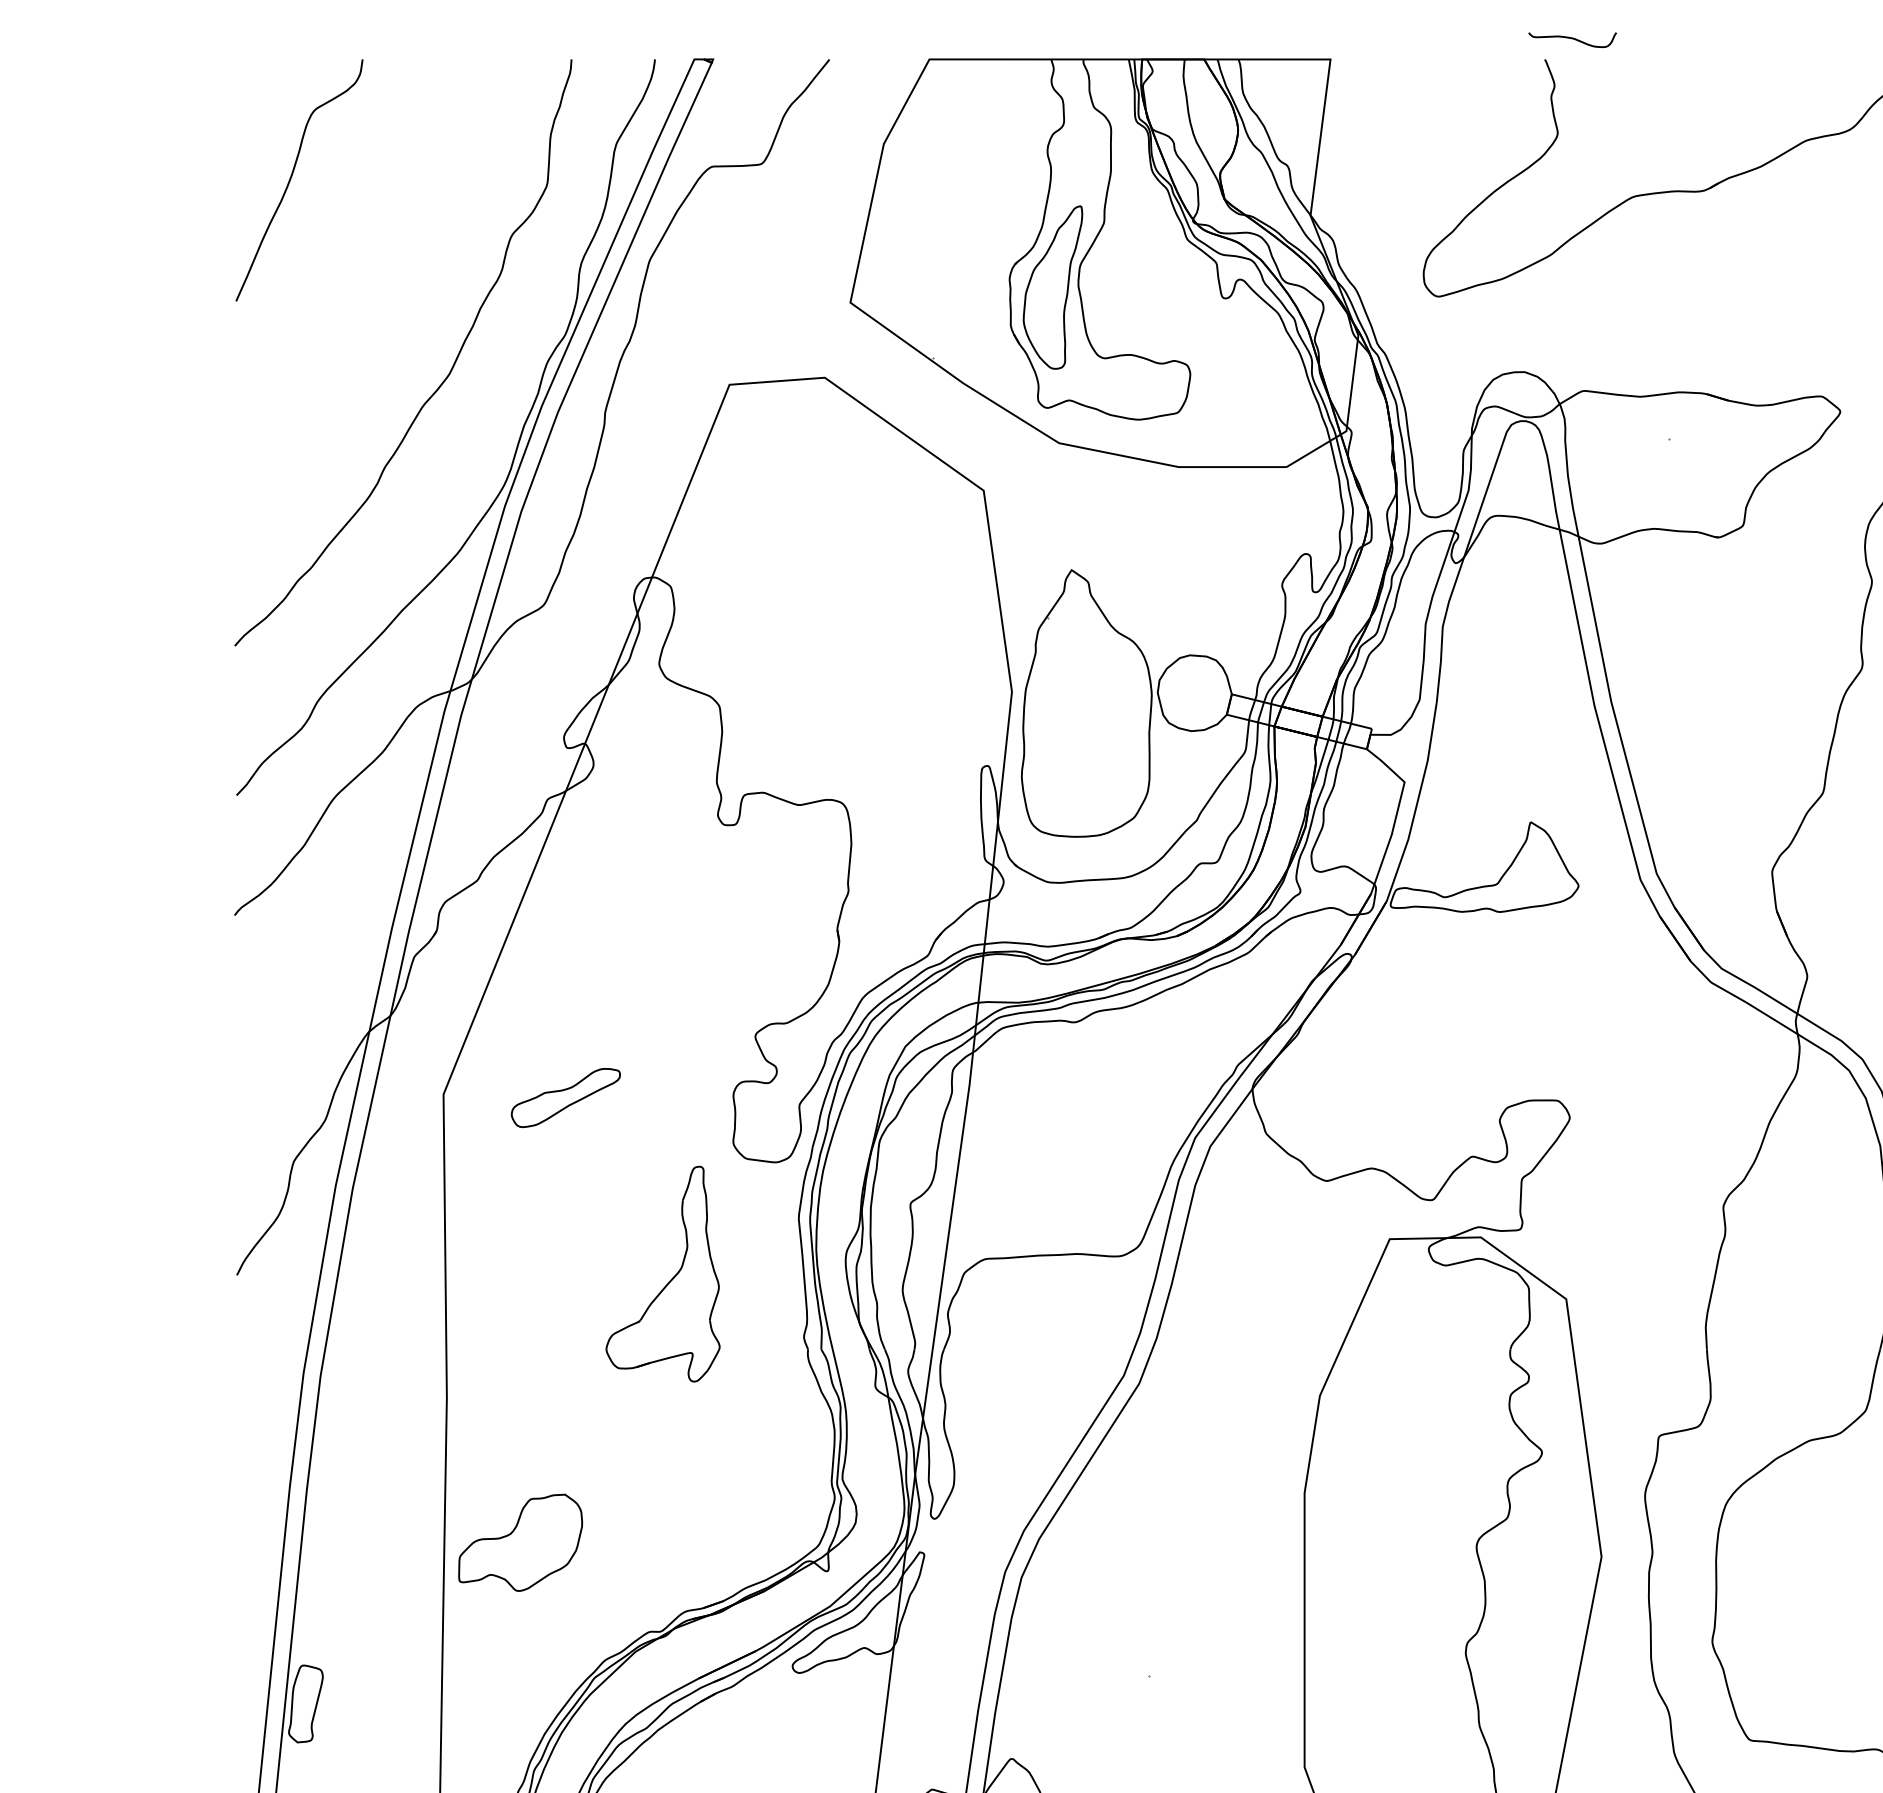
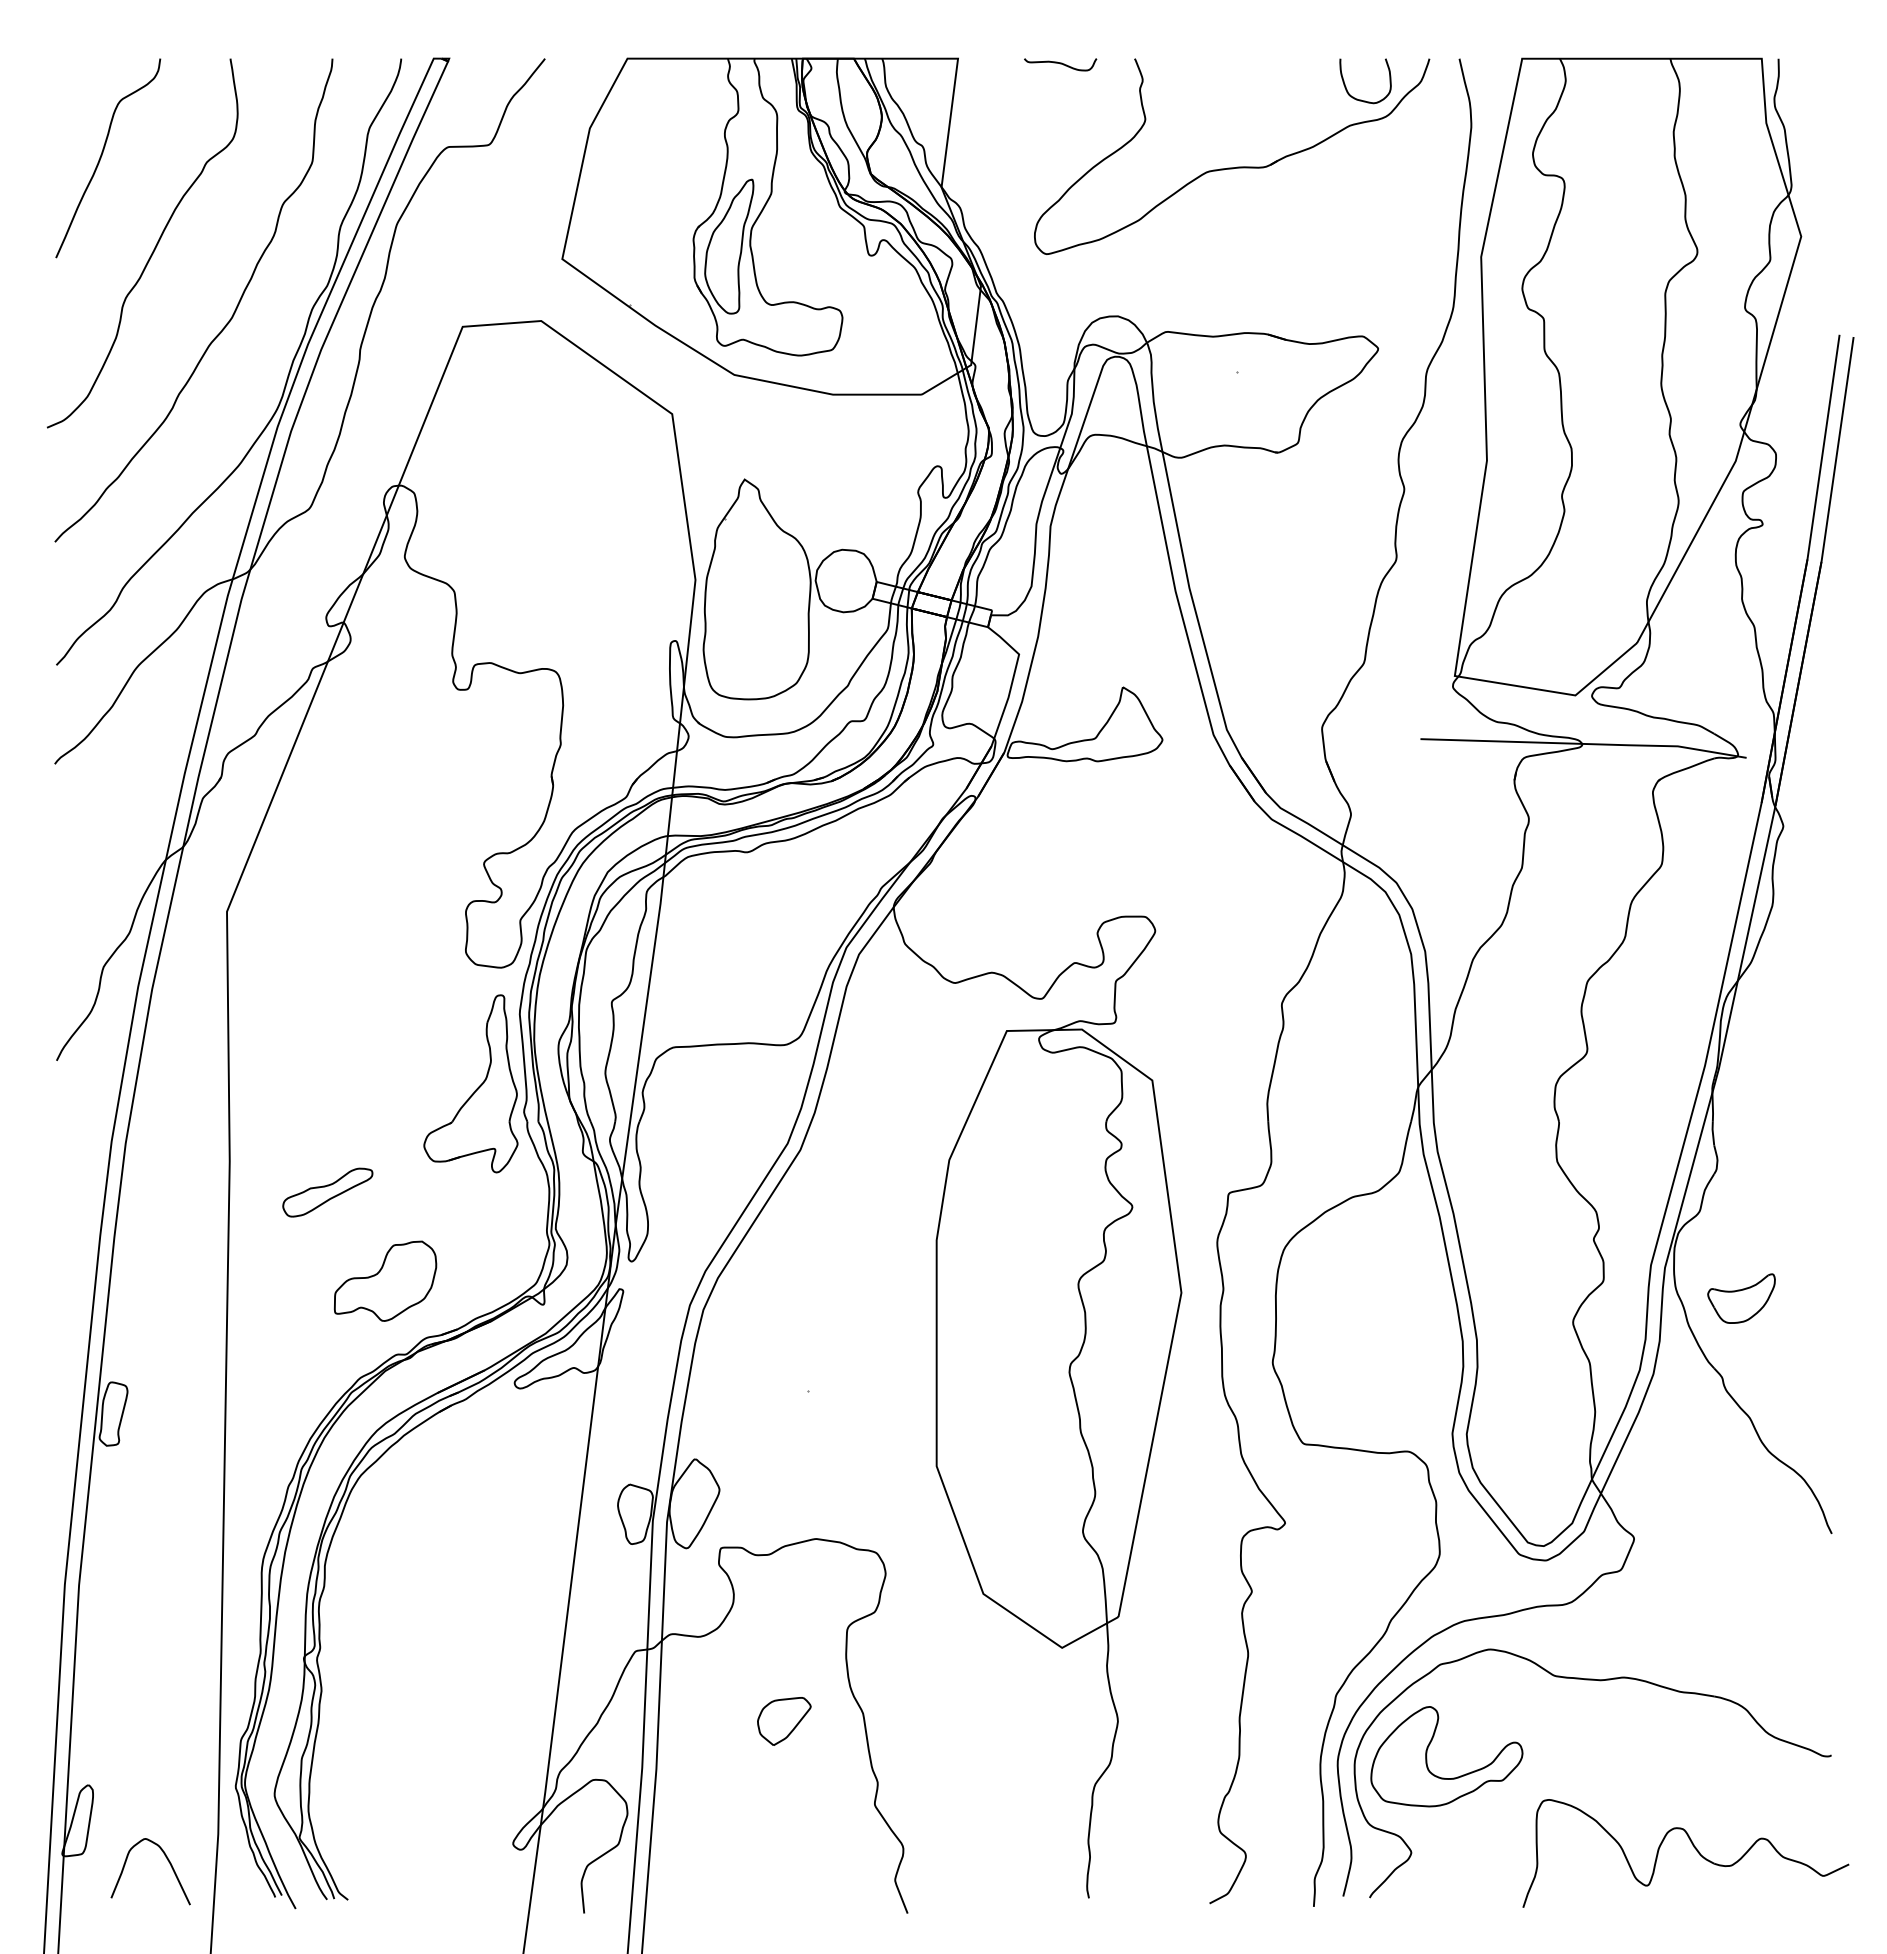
curve: (1572, 39) -> (1060, 64), moved
curve: (1820, 108) -> (1361, 99), added
curve: (354, 290) -> (153, 249), added
part: (565, 1097) -> (327, 1192), moved
part: (669, 1279) -> (476, 1088), moved
part: (520, 1541) -> (385, 1280), moved

